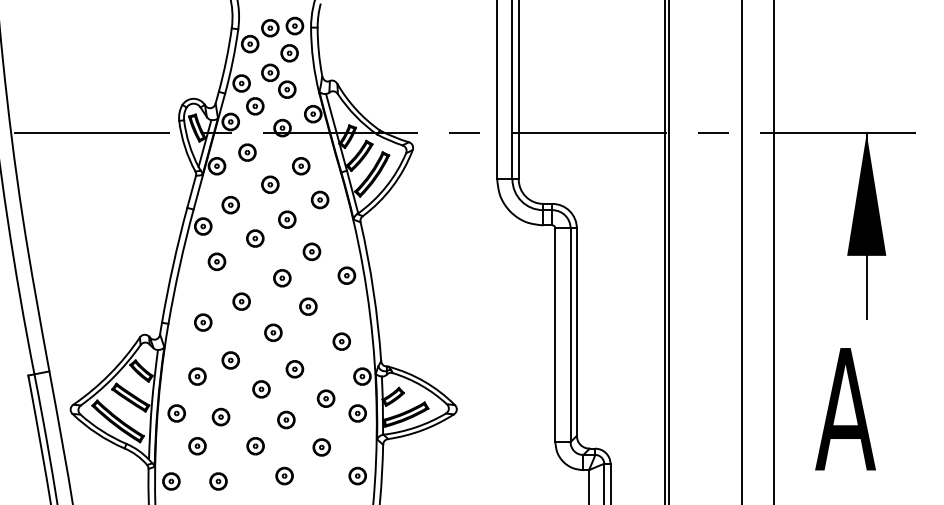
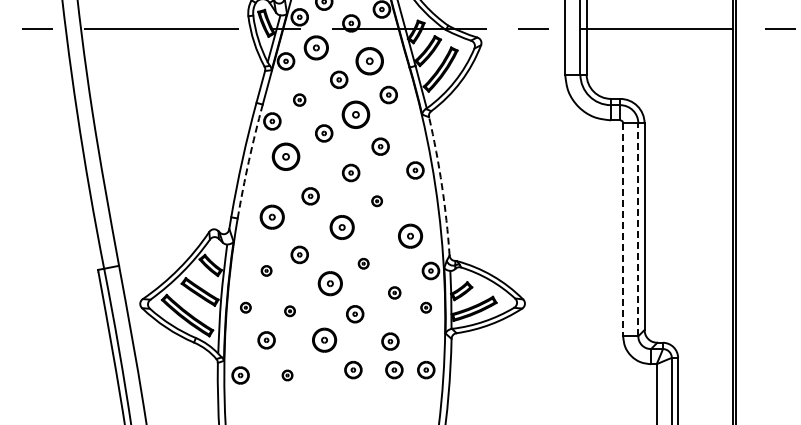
part: (247, 152) -> (316, 47), size x1.4
part: (301, 166) -> (370, 61), size x1.6
part: (230, 204) -> (299, 99), size x0.7
part: (287, 219) -> (356, 114), size x1.6
part: (216, 261) -> (285, 156), size x1.6
arc: (179, 266) -> (248, 161), solid -> dashed
arc: (373, 291) -> (441, 186), solid -> dashed
part: (308, 306) -> (377, 201), size x0.6
part: (203, 322) -> (272, 217), size x1.4
part: (273, 332) -> (342, 227), size x1.4
line: (555, 335) -> (623, 230), solid -> dashed
line: (570, 335) -> (638, 230), solid -> dashed
part: (341, 341) -> (410, 236), size x1.4
part: (294, 369) -> (363, 263), size x0.6
part: (197, 376) -> (266, 270), size x0.6
part: (261, 389) -> (330, 283), size x1.4
part: (325, 398) -> (394, 292), size x0.7
part: (176, 413) -> (245, 307), size x0.6
part: (357, 413) -> (426, 307), size x0.6
part: (220, 416) -> (289, 310), size x0.6
part: (255, 446) -> (324, 340), size x1.4
part: (325, 475) -> (394, 369), added
part: (218, 481) -> (287, 375), size x0.6

